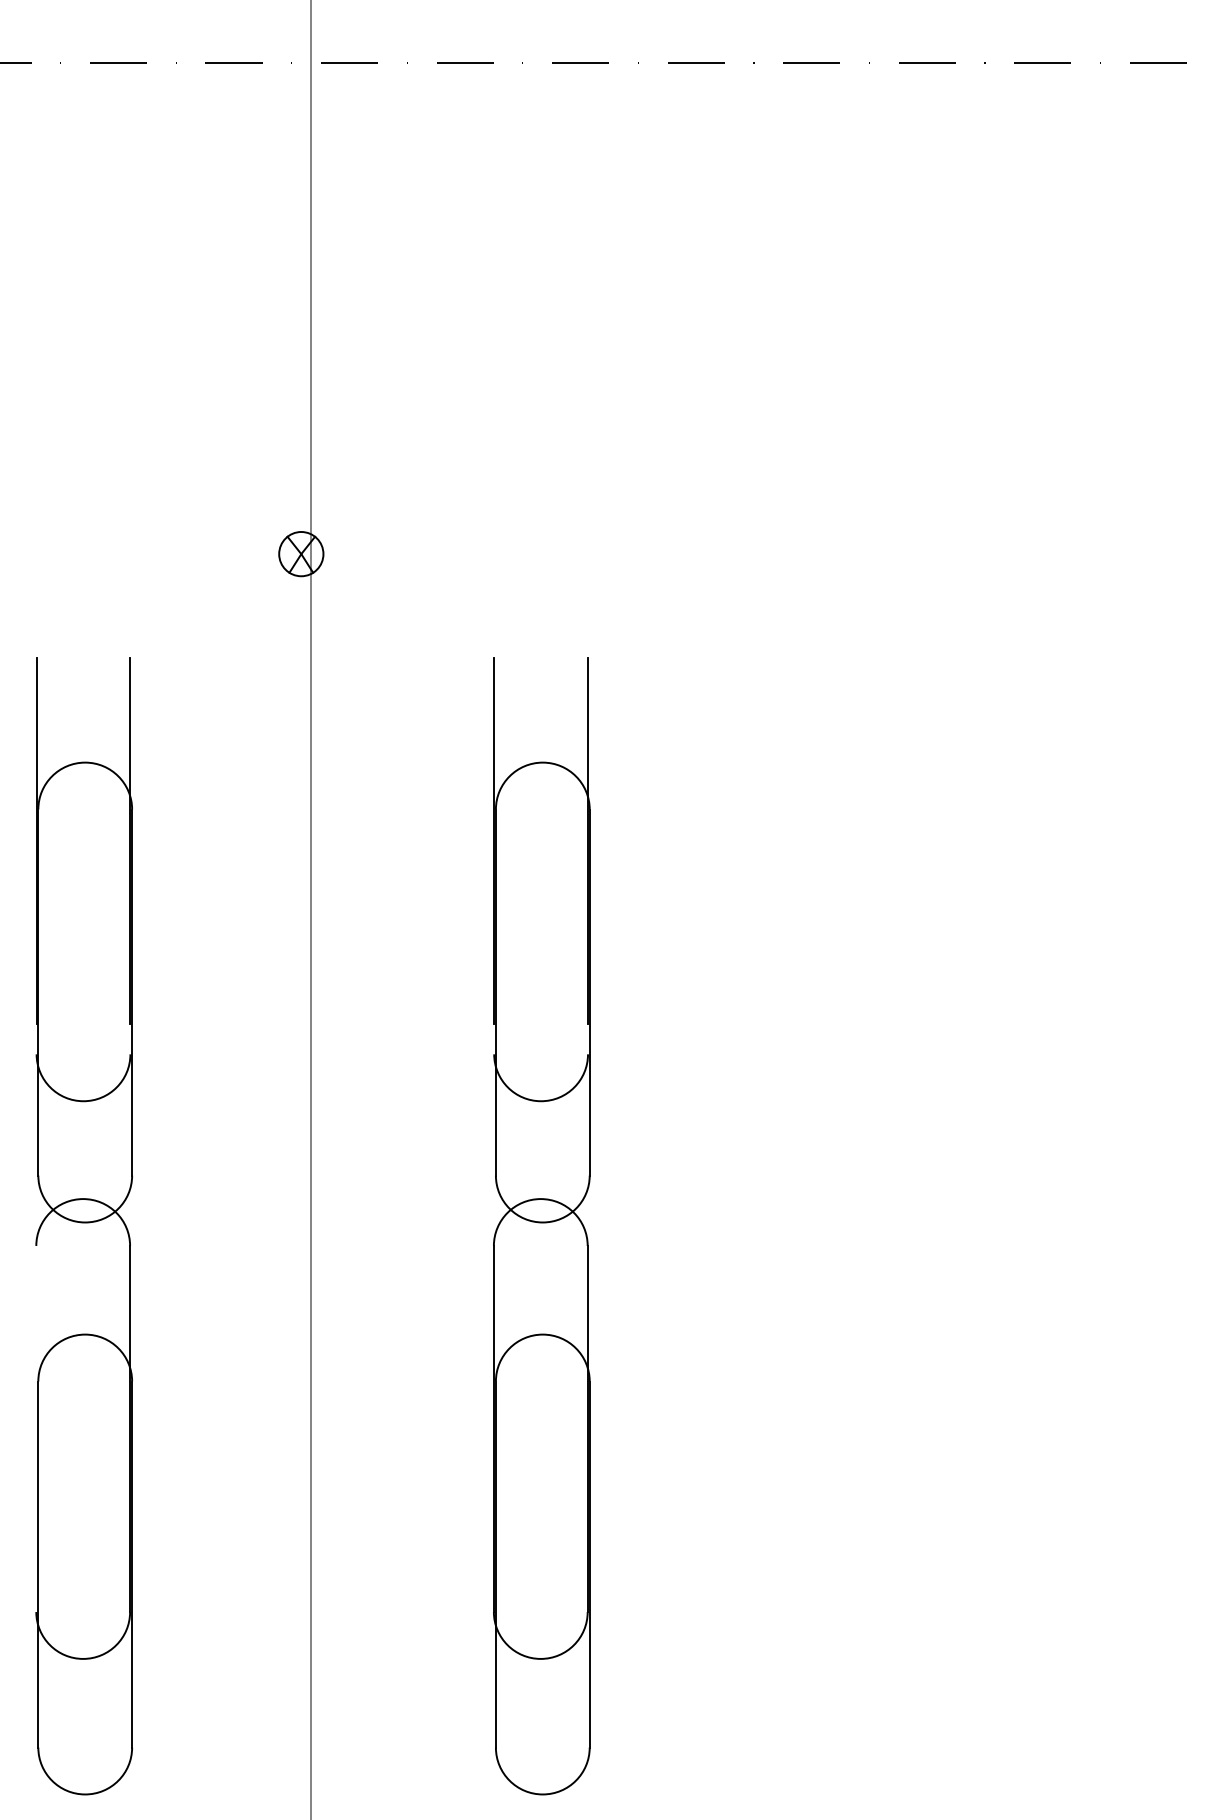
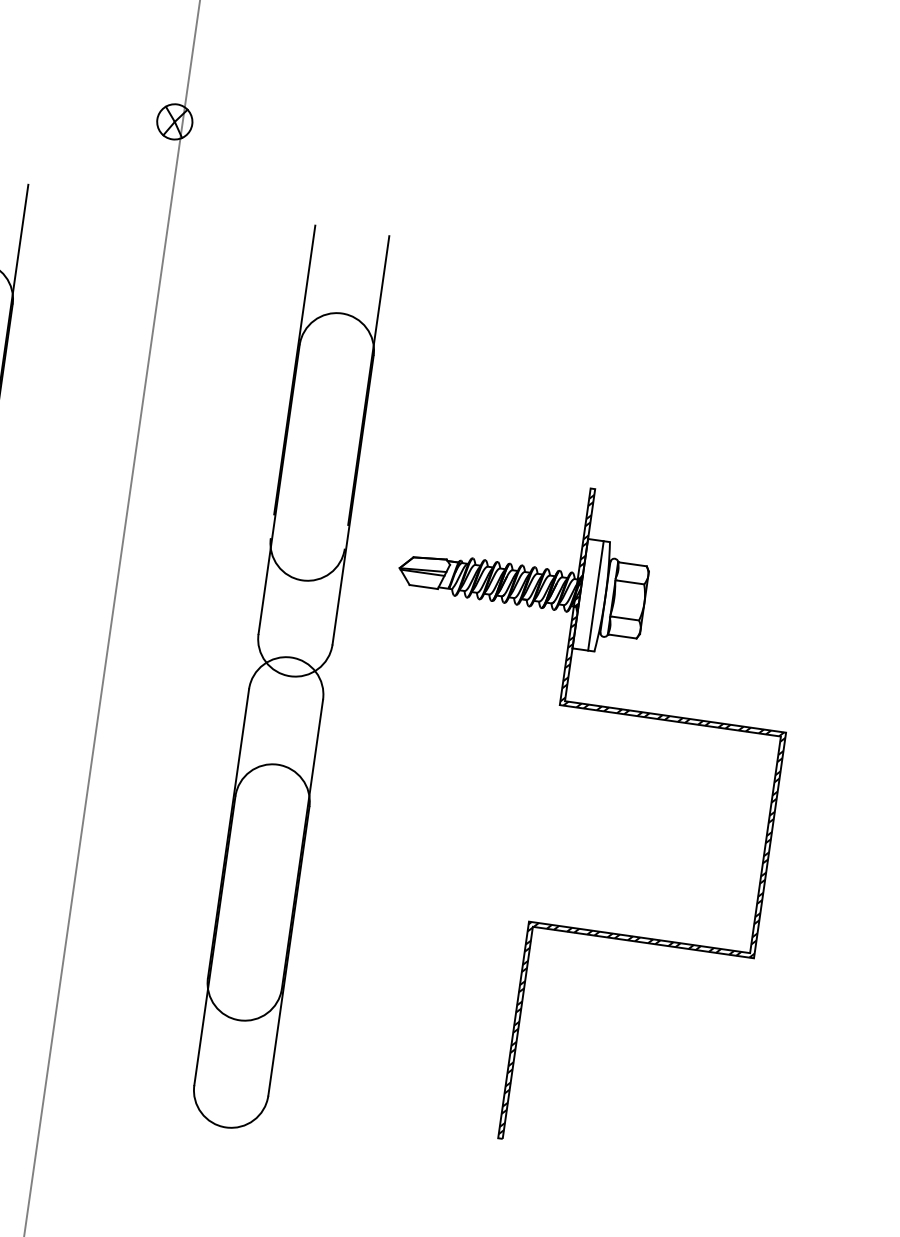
part: (913, 1211) -> (583, 709), added

